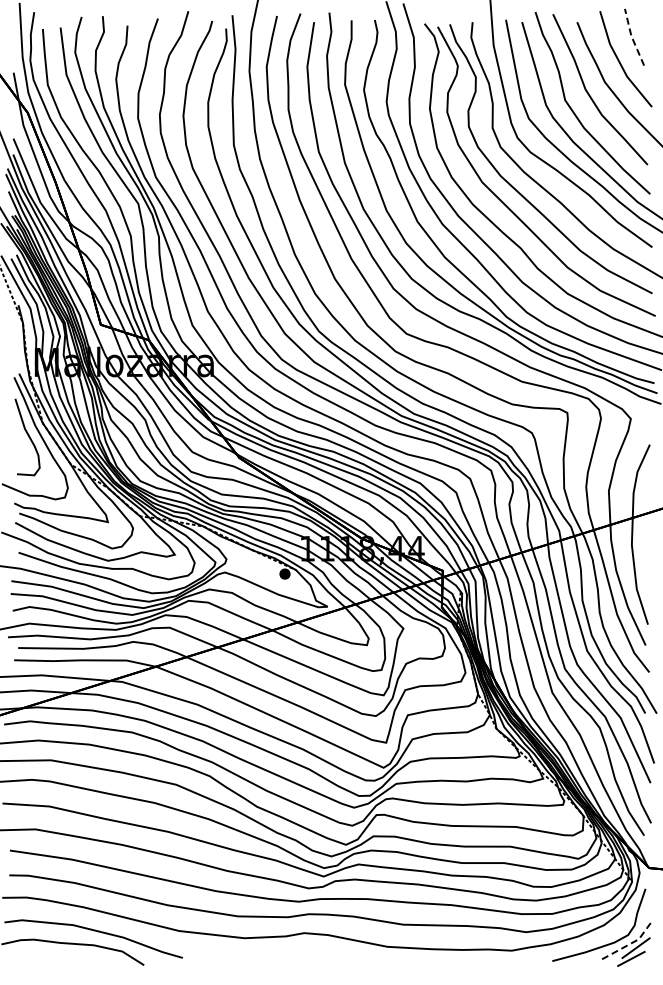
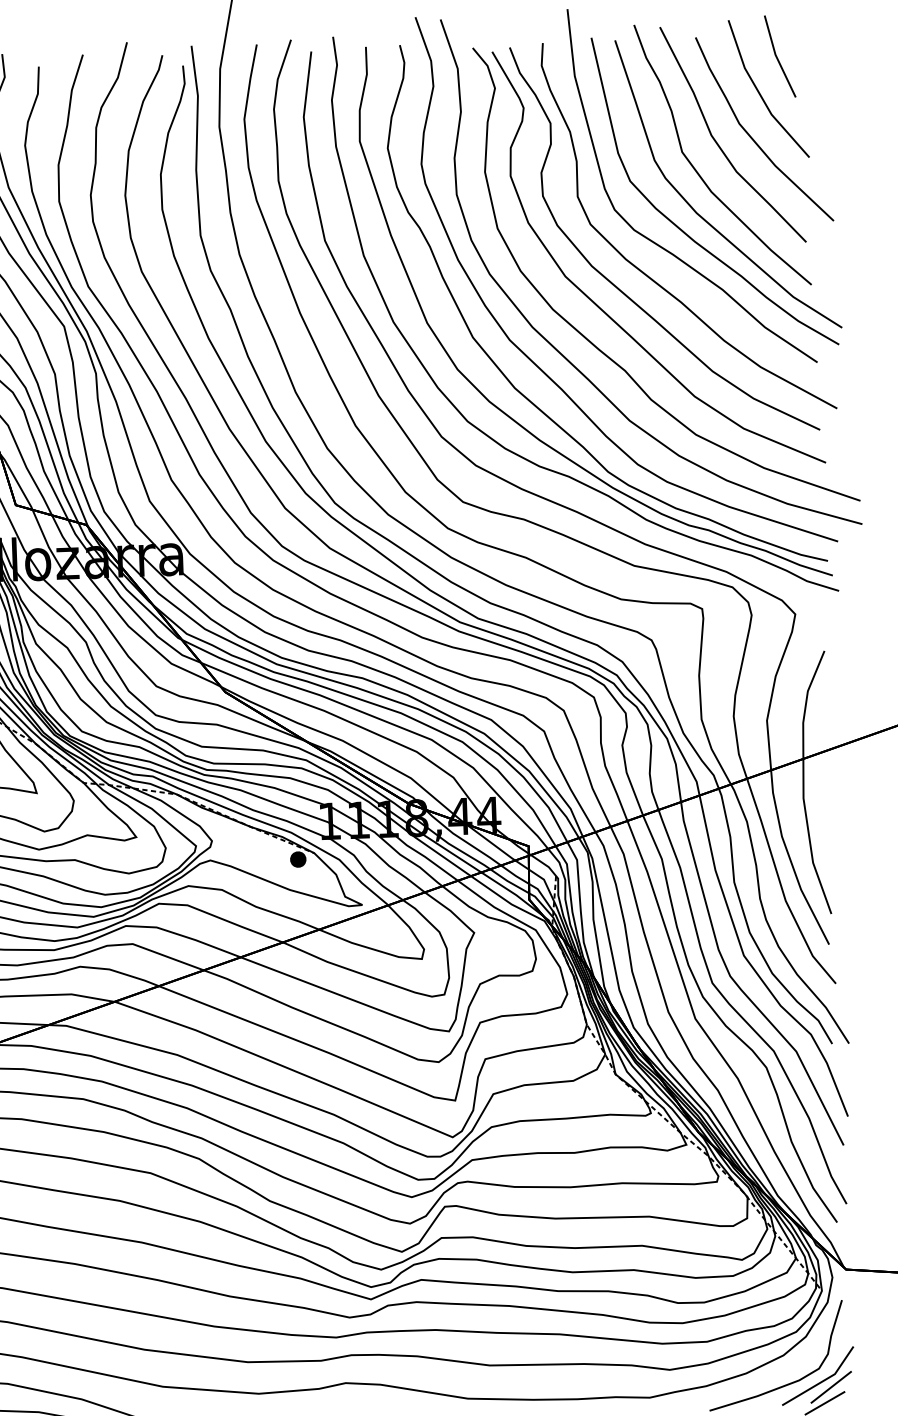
line: (632, 37) -> (777, 56), dashed -> solid
line: (631, 943) -> (824, 1380), dashed -> solid

